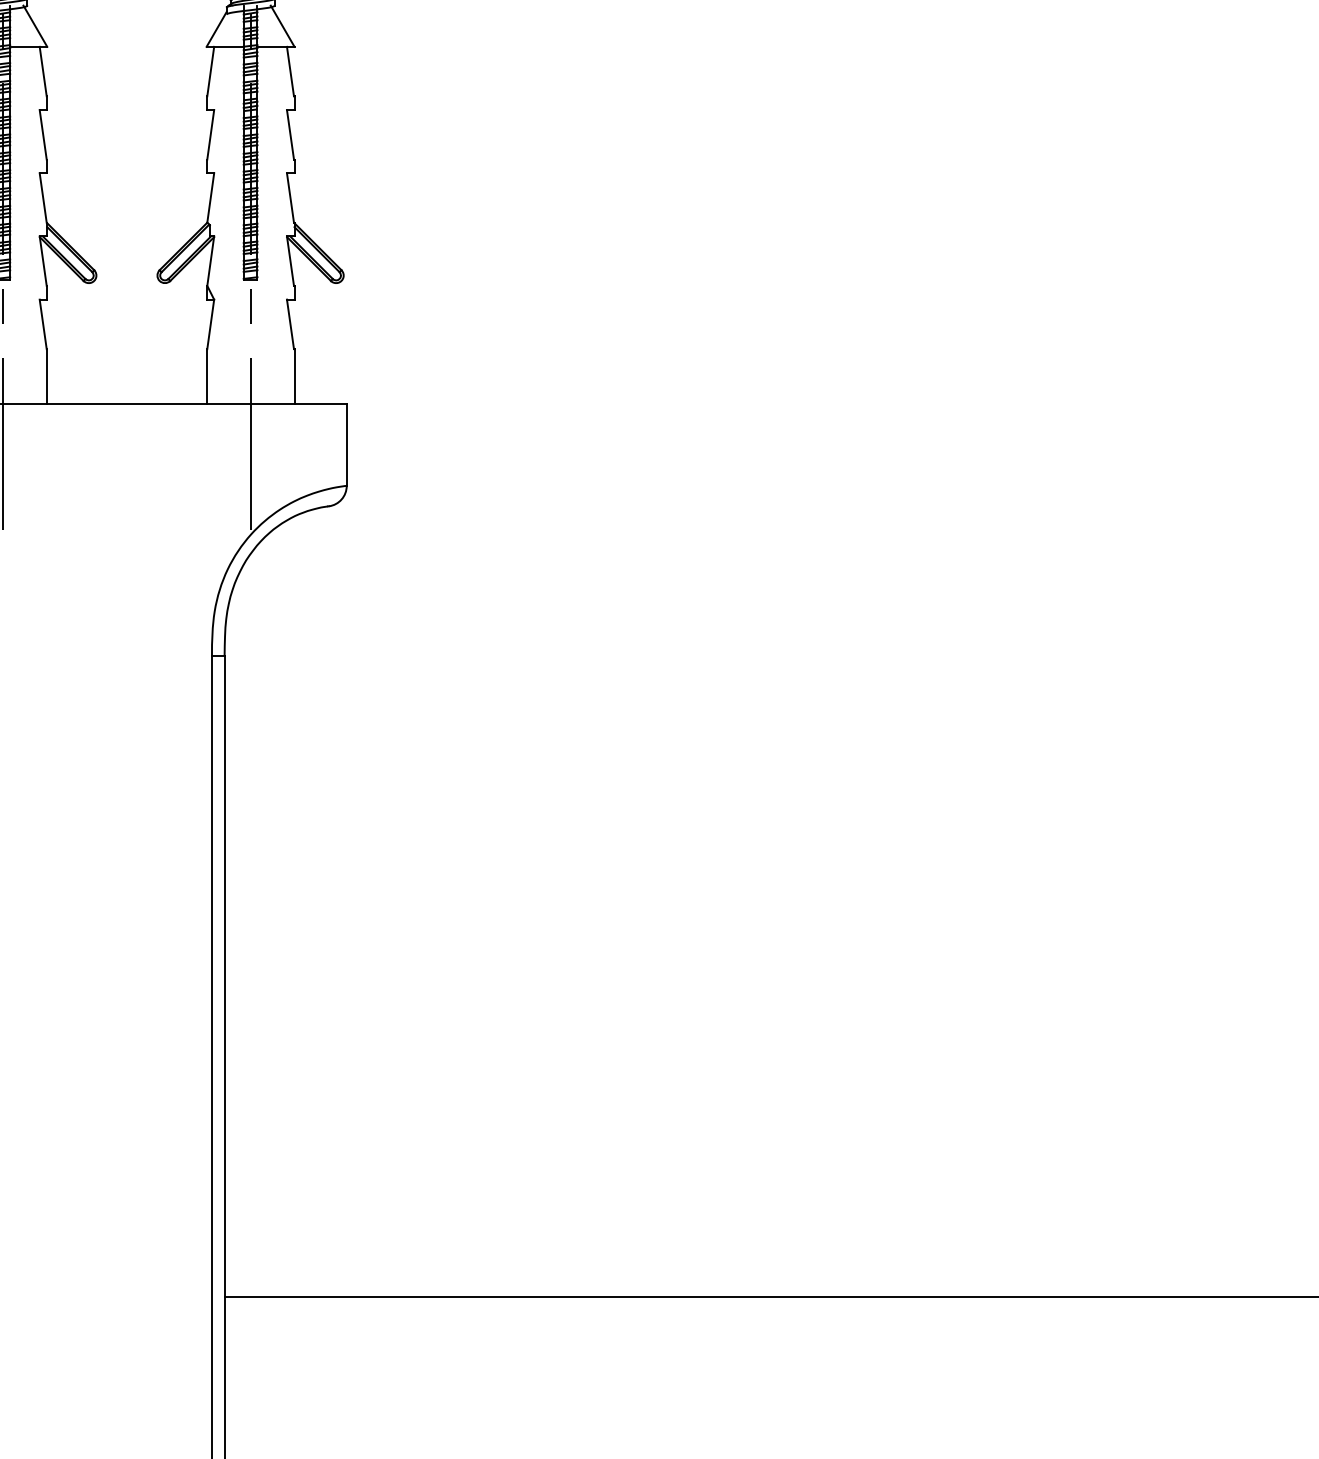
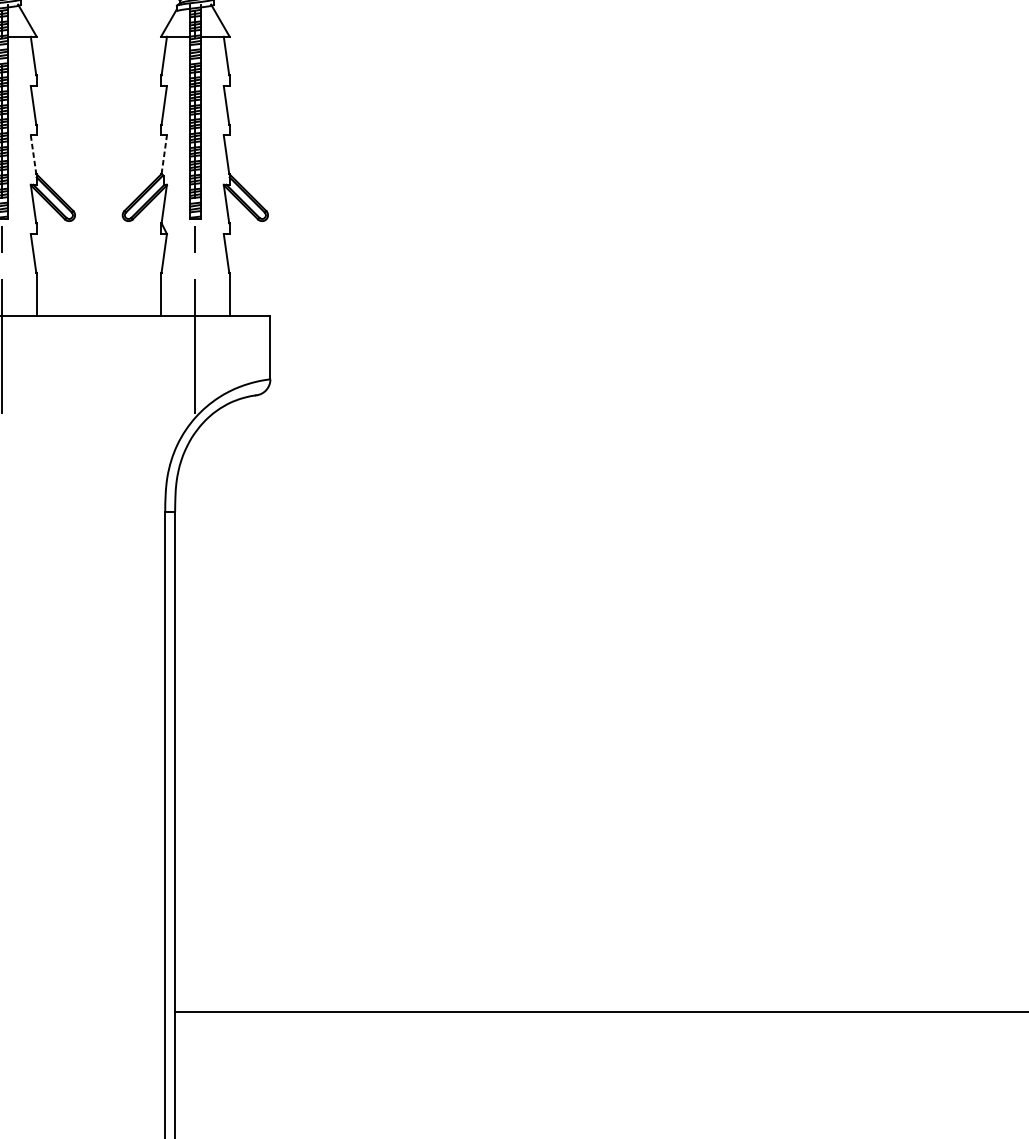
line: (43, 197) -> (33, 154), solid -> dashed
line: (210, 197) -> (164, 154), solid -> dashed

